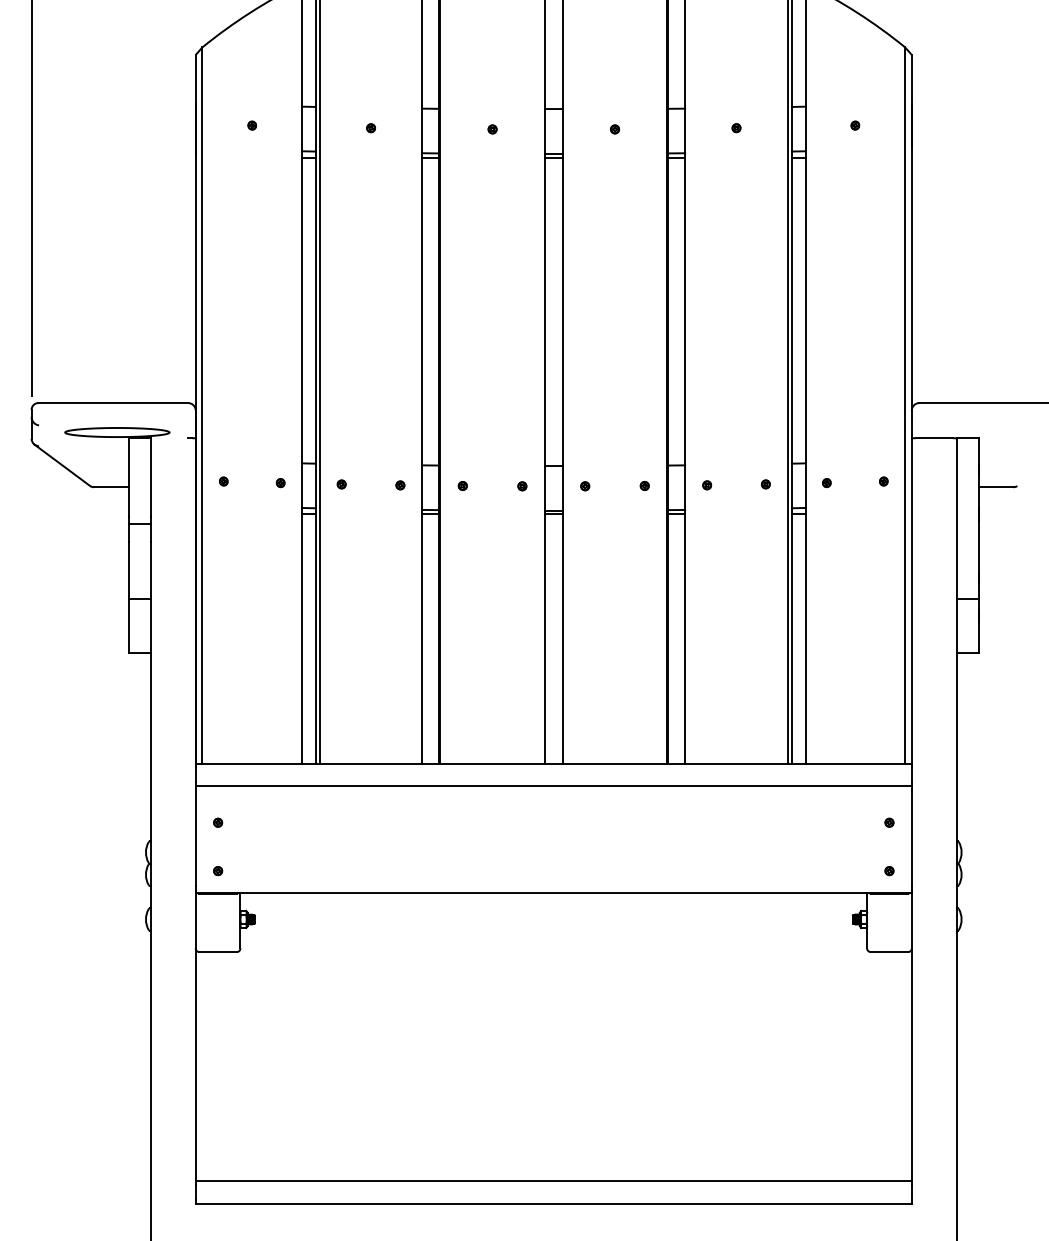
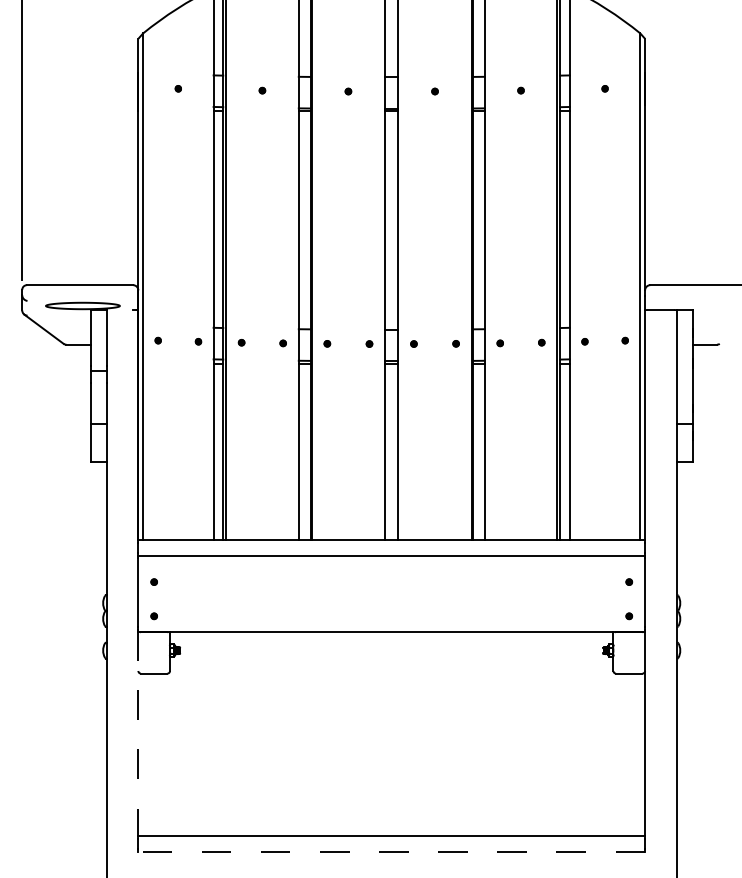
line: (195, 1036) -> (138, 733), solid -> dashed
line: (553, 1203) -> (391, 851), solid -> dashed

